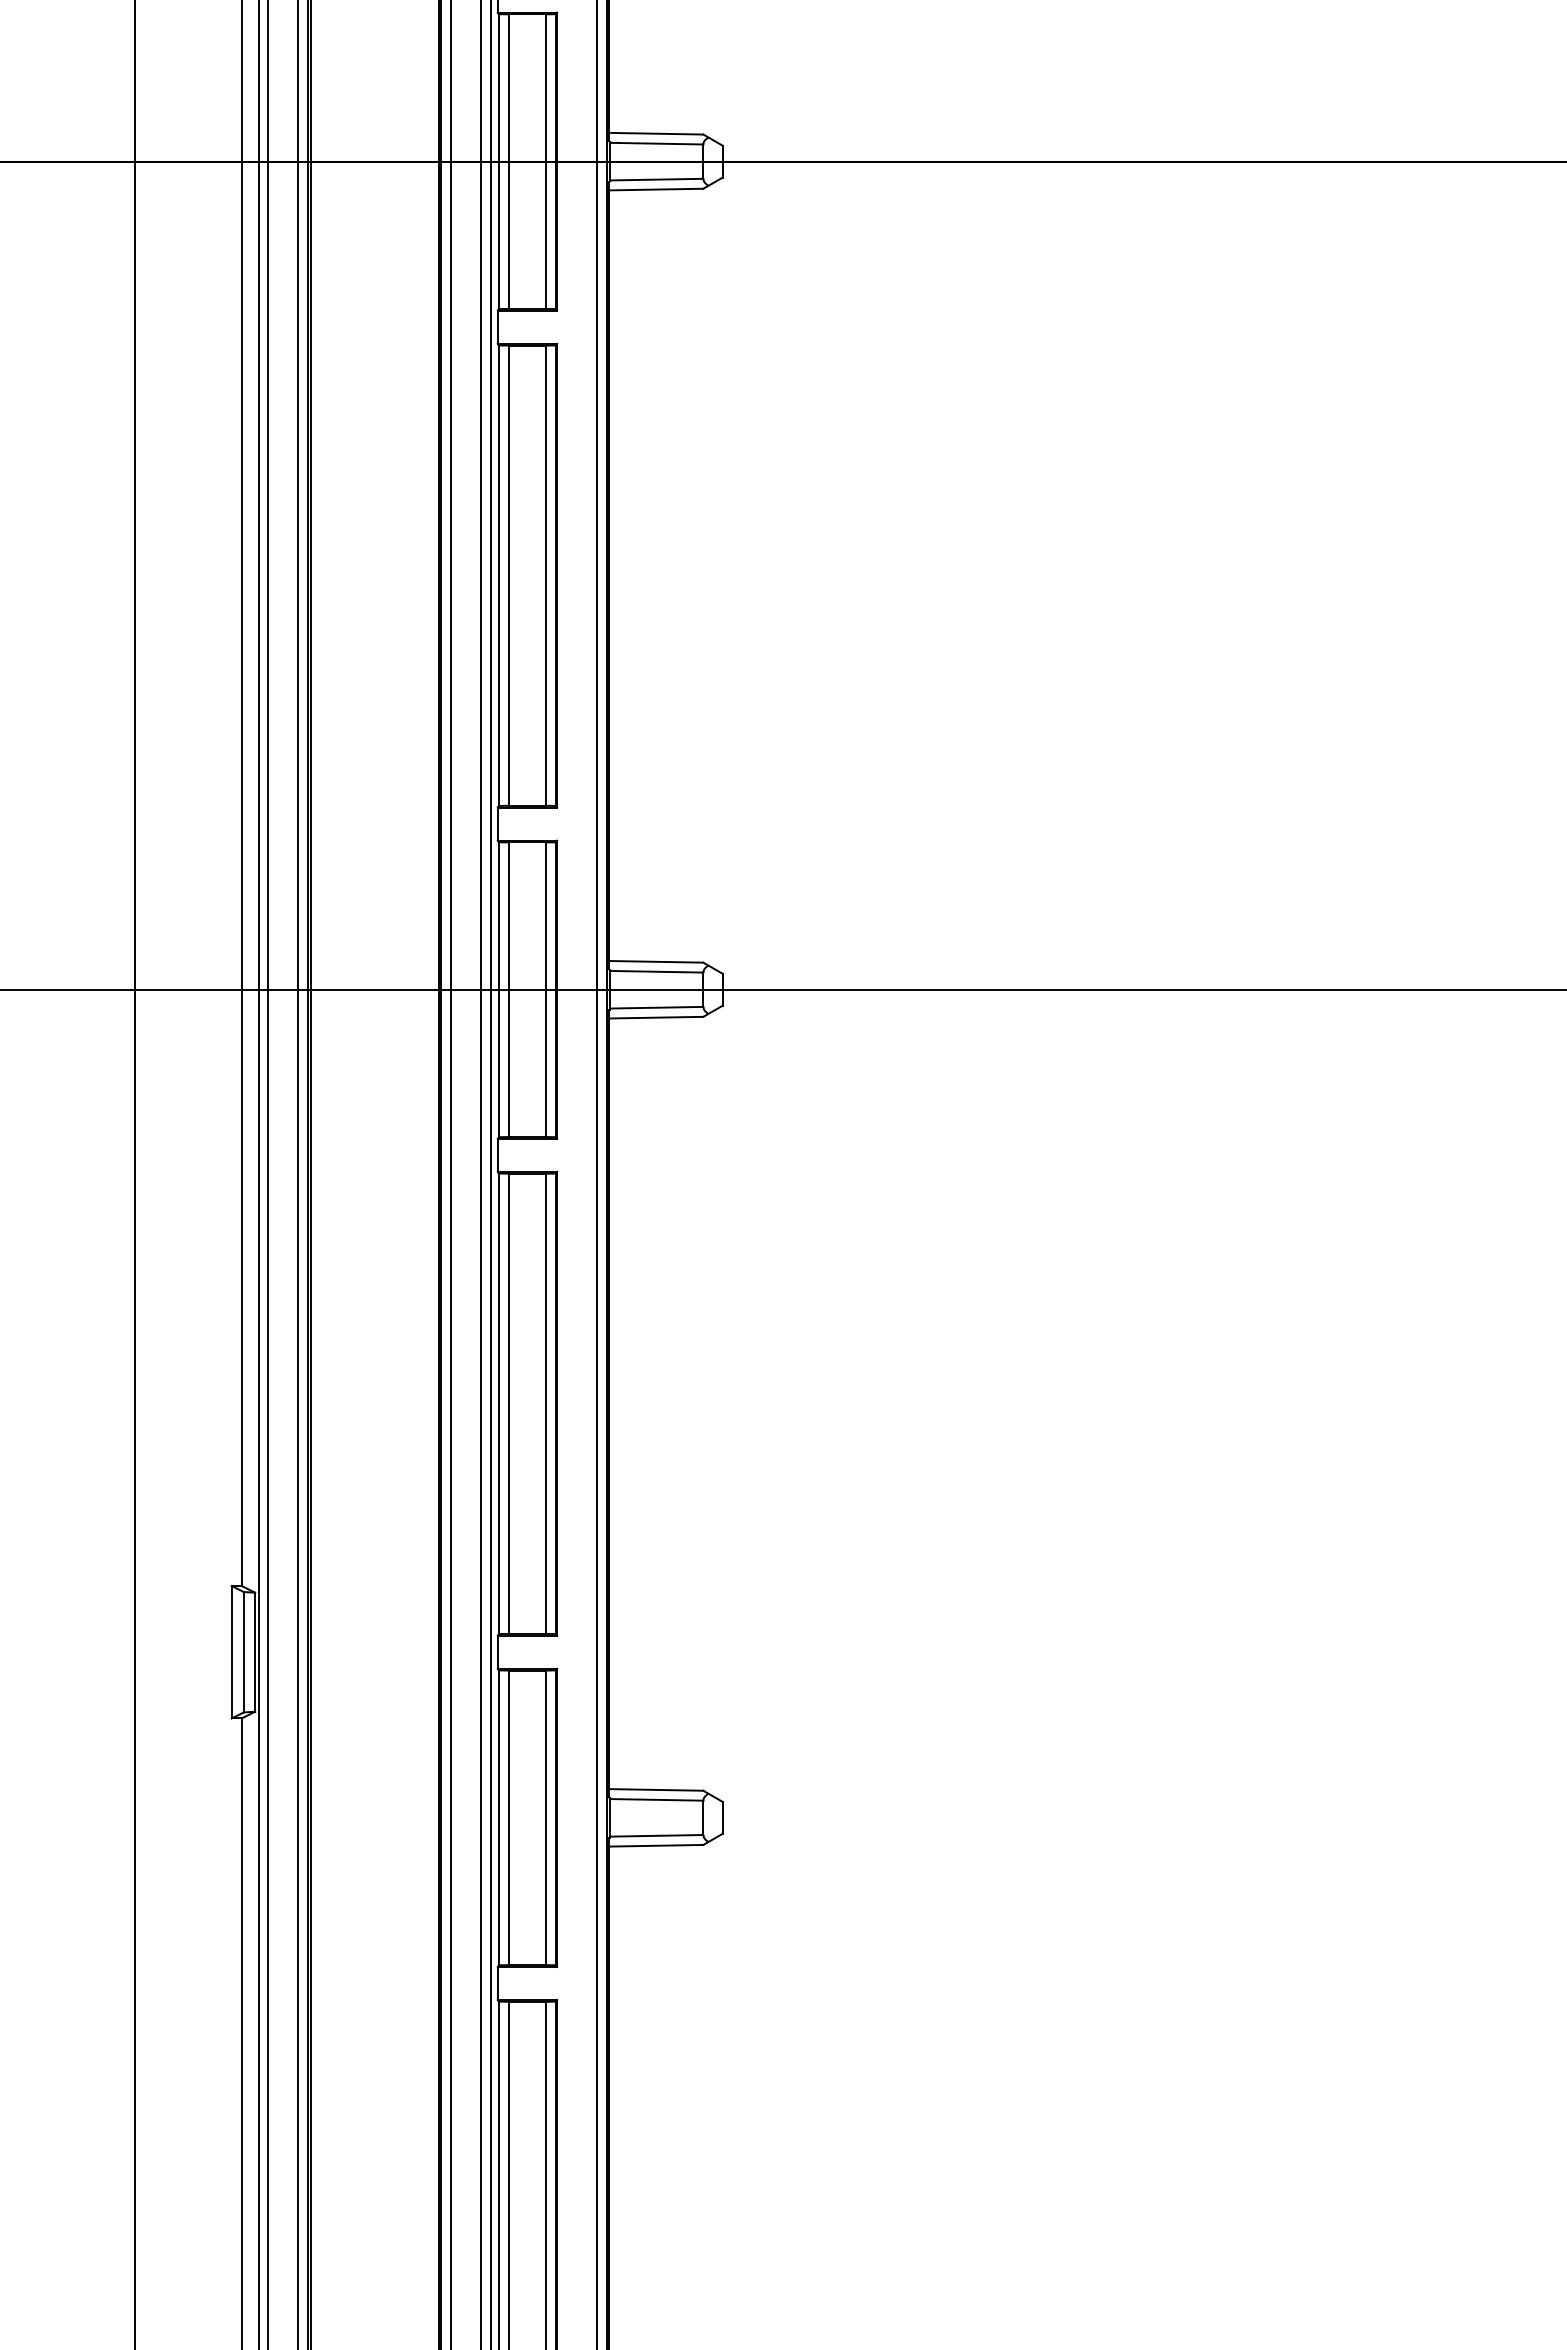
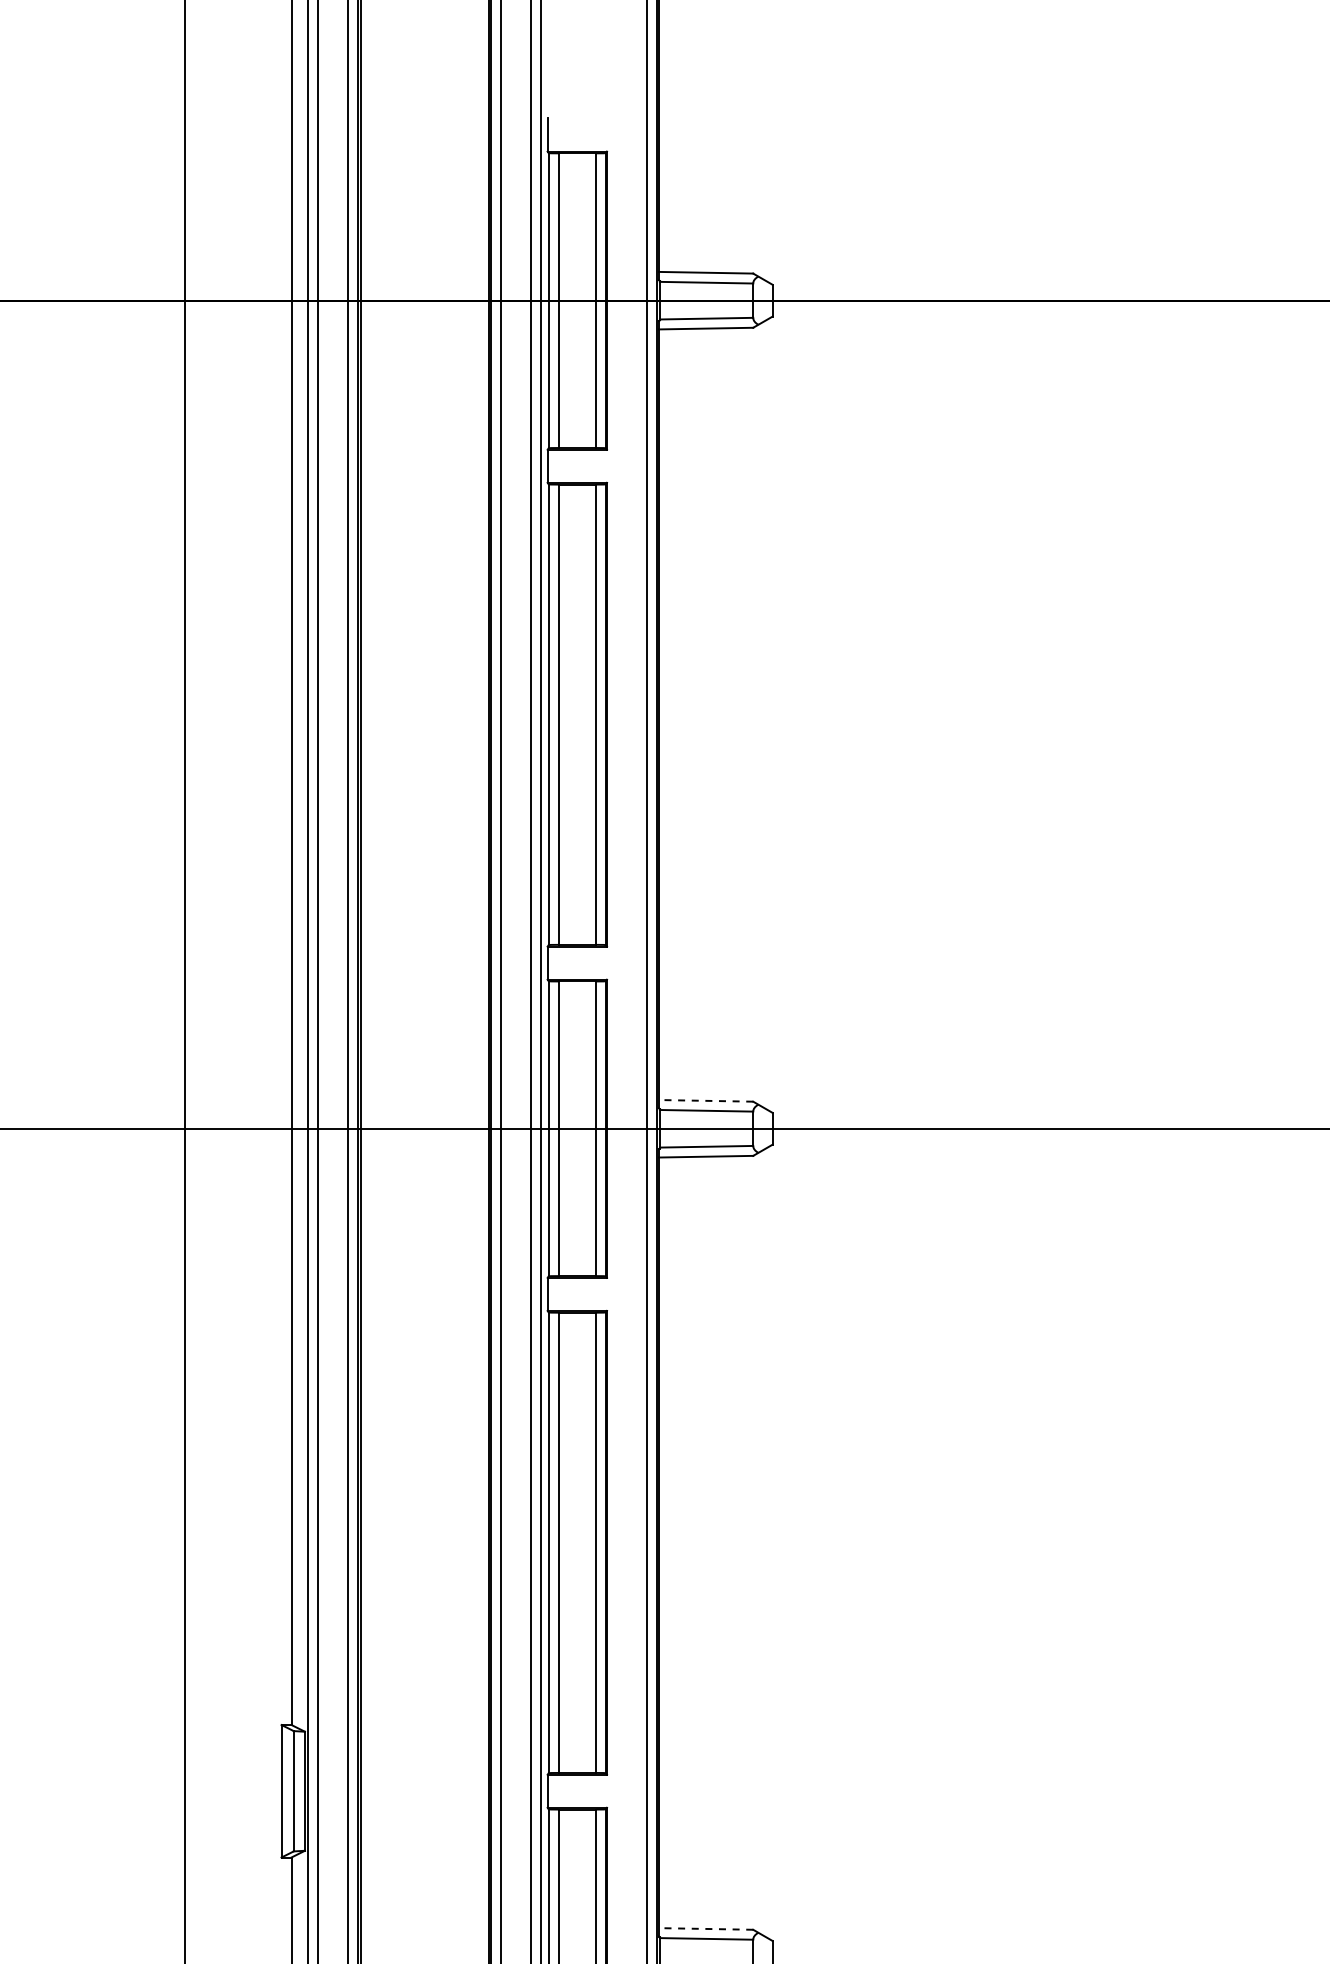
line: (655, 961) -> (705, 1100), solid -> dashed
line: (655, 1789) -> (705, 1928), solid -> dashed

